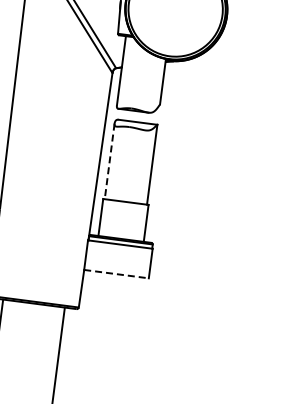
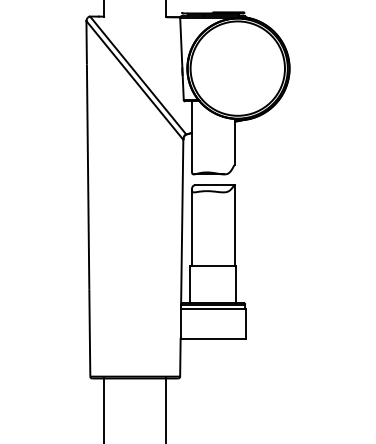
line: (109, 162) -> (191, 228), dashed -> solid
line: (116, 274) -> (213, 338), dashed -> solid

